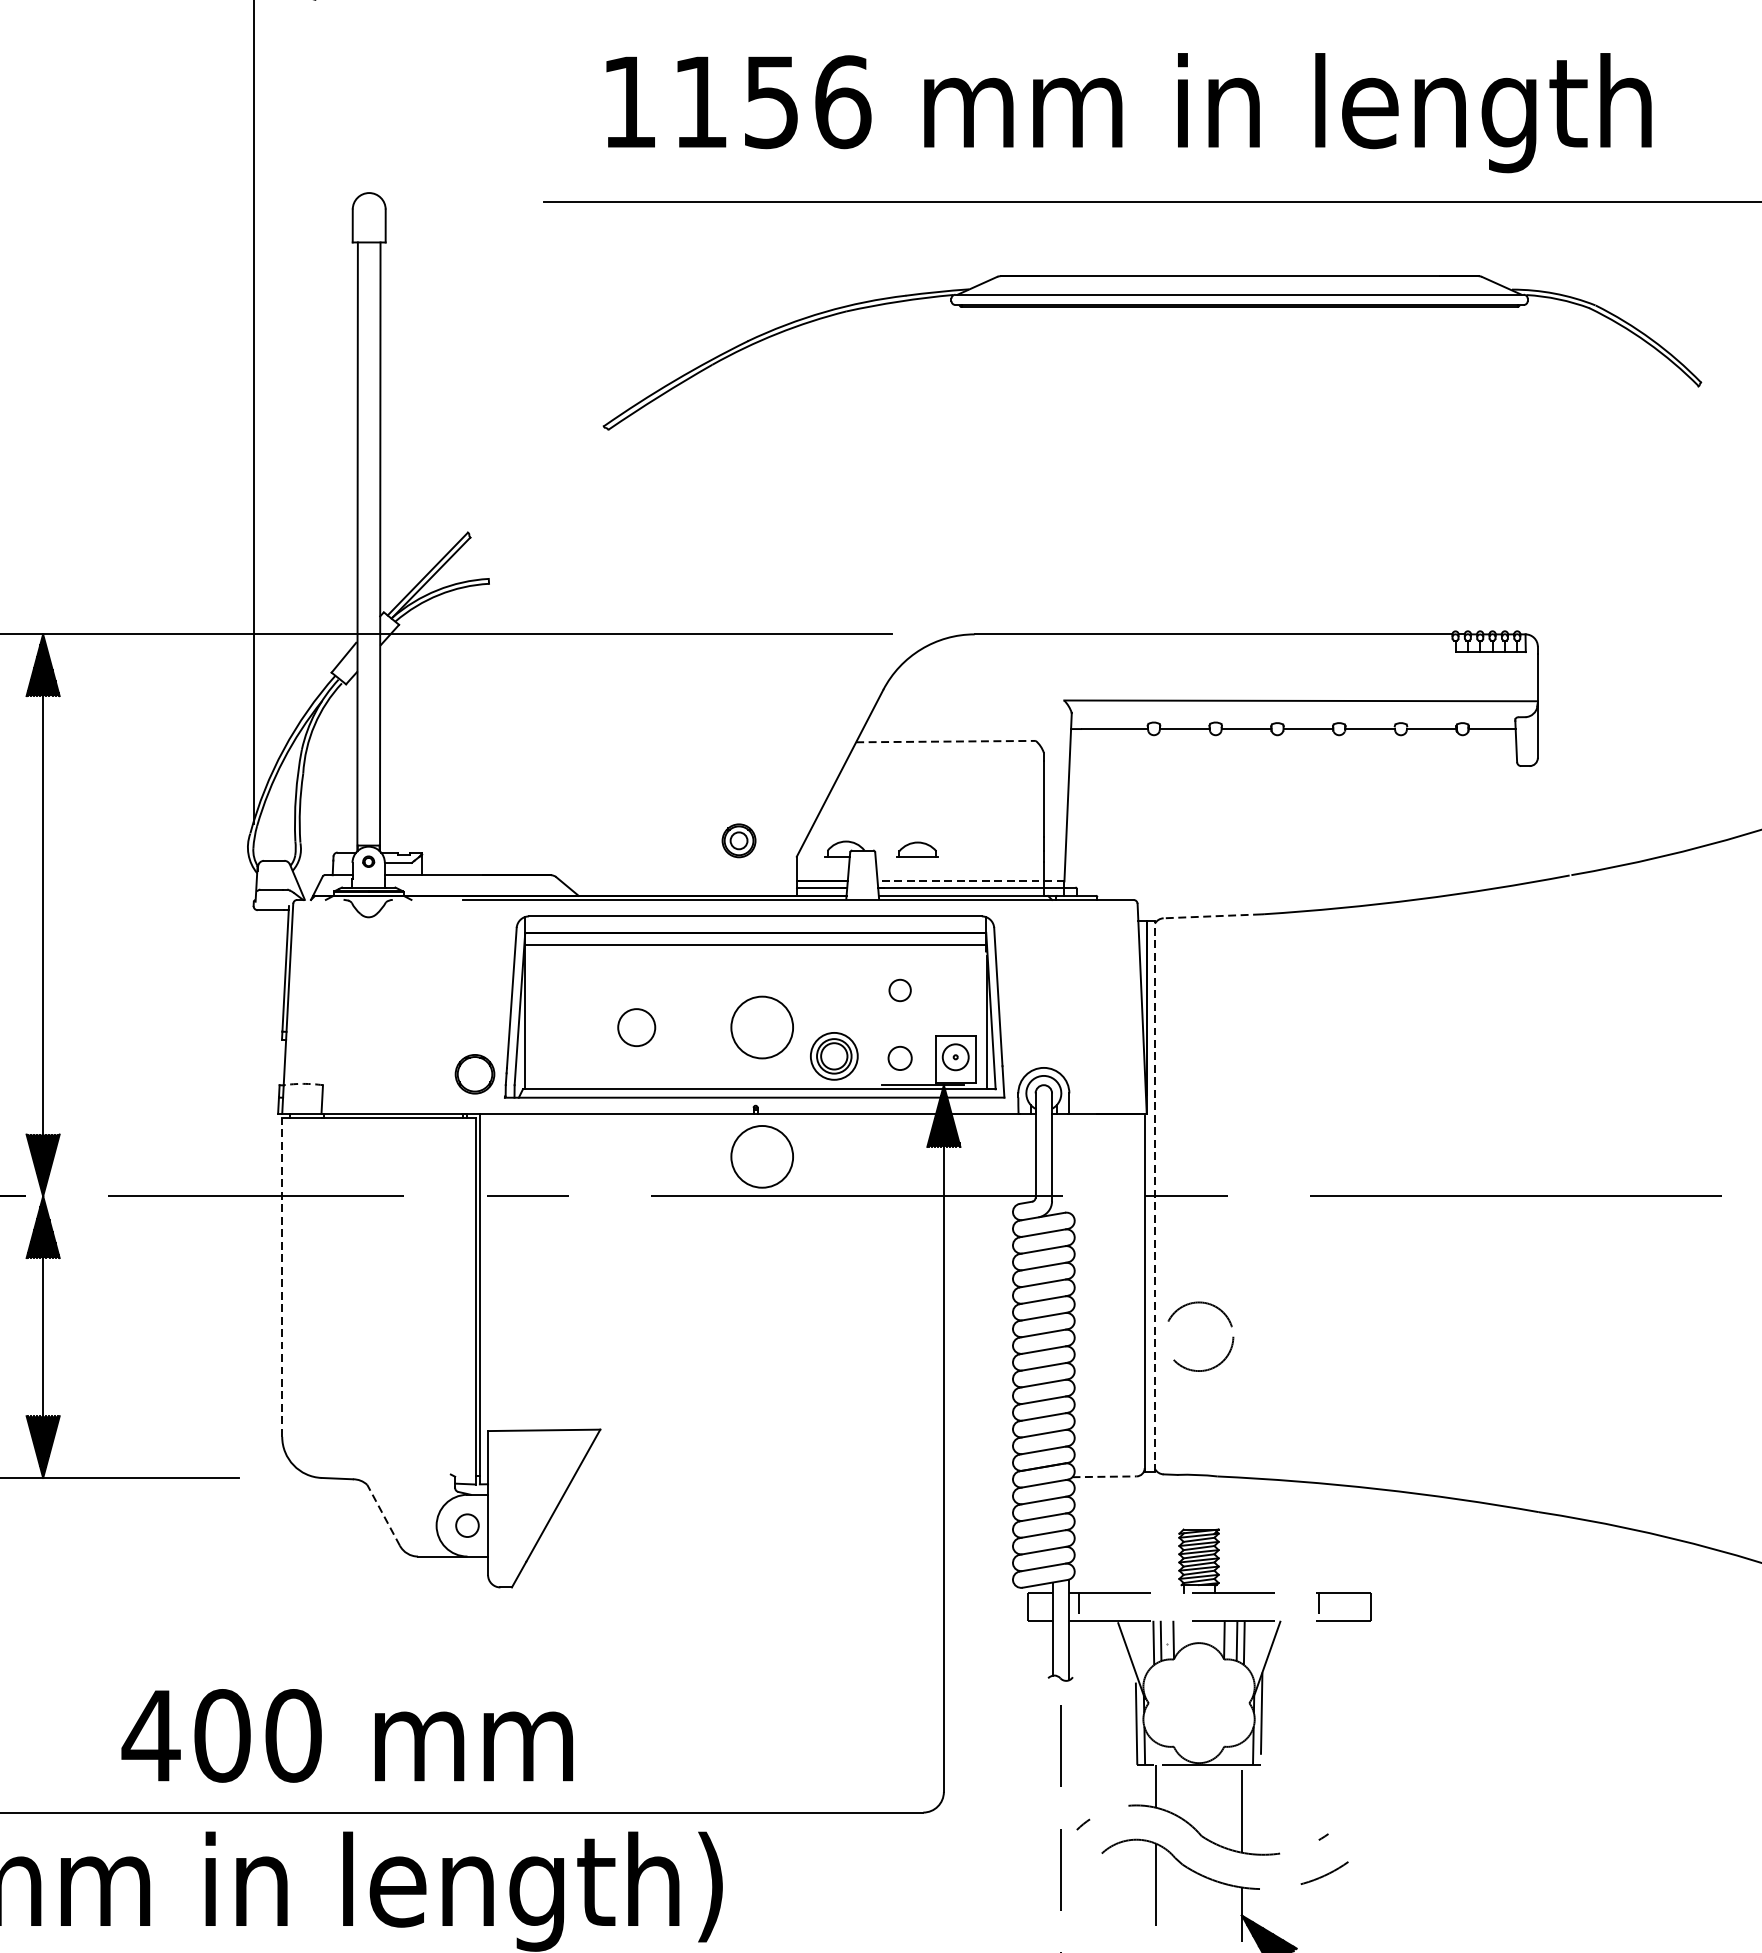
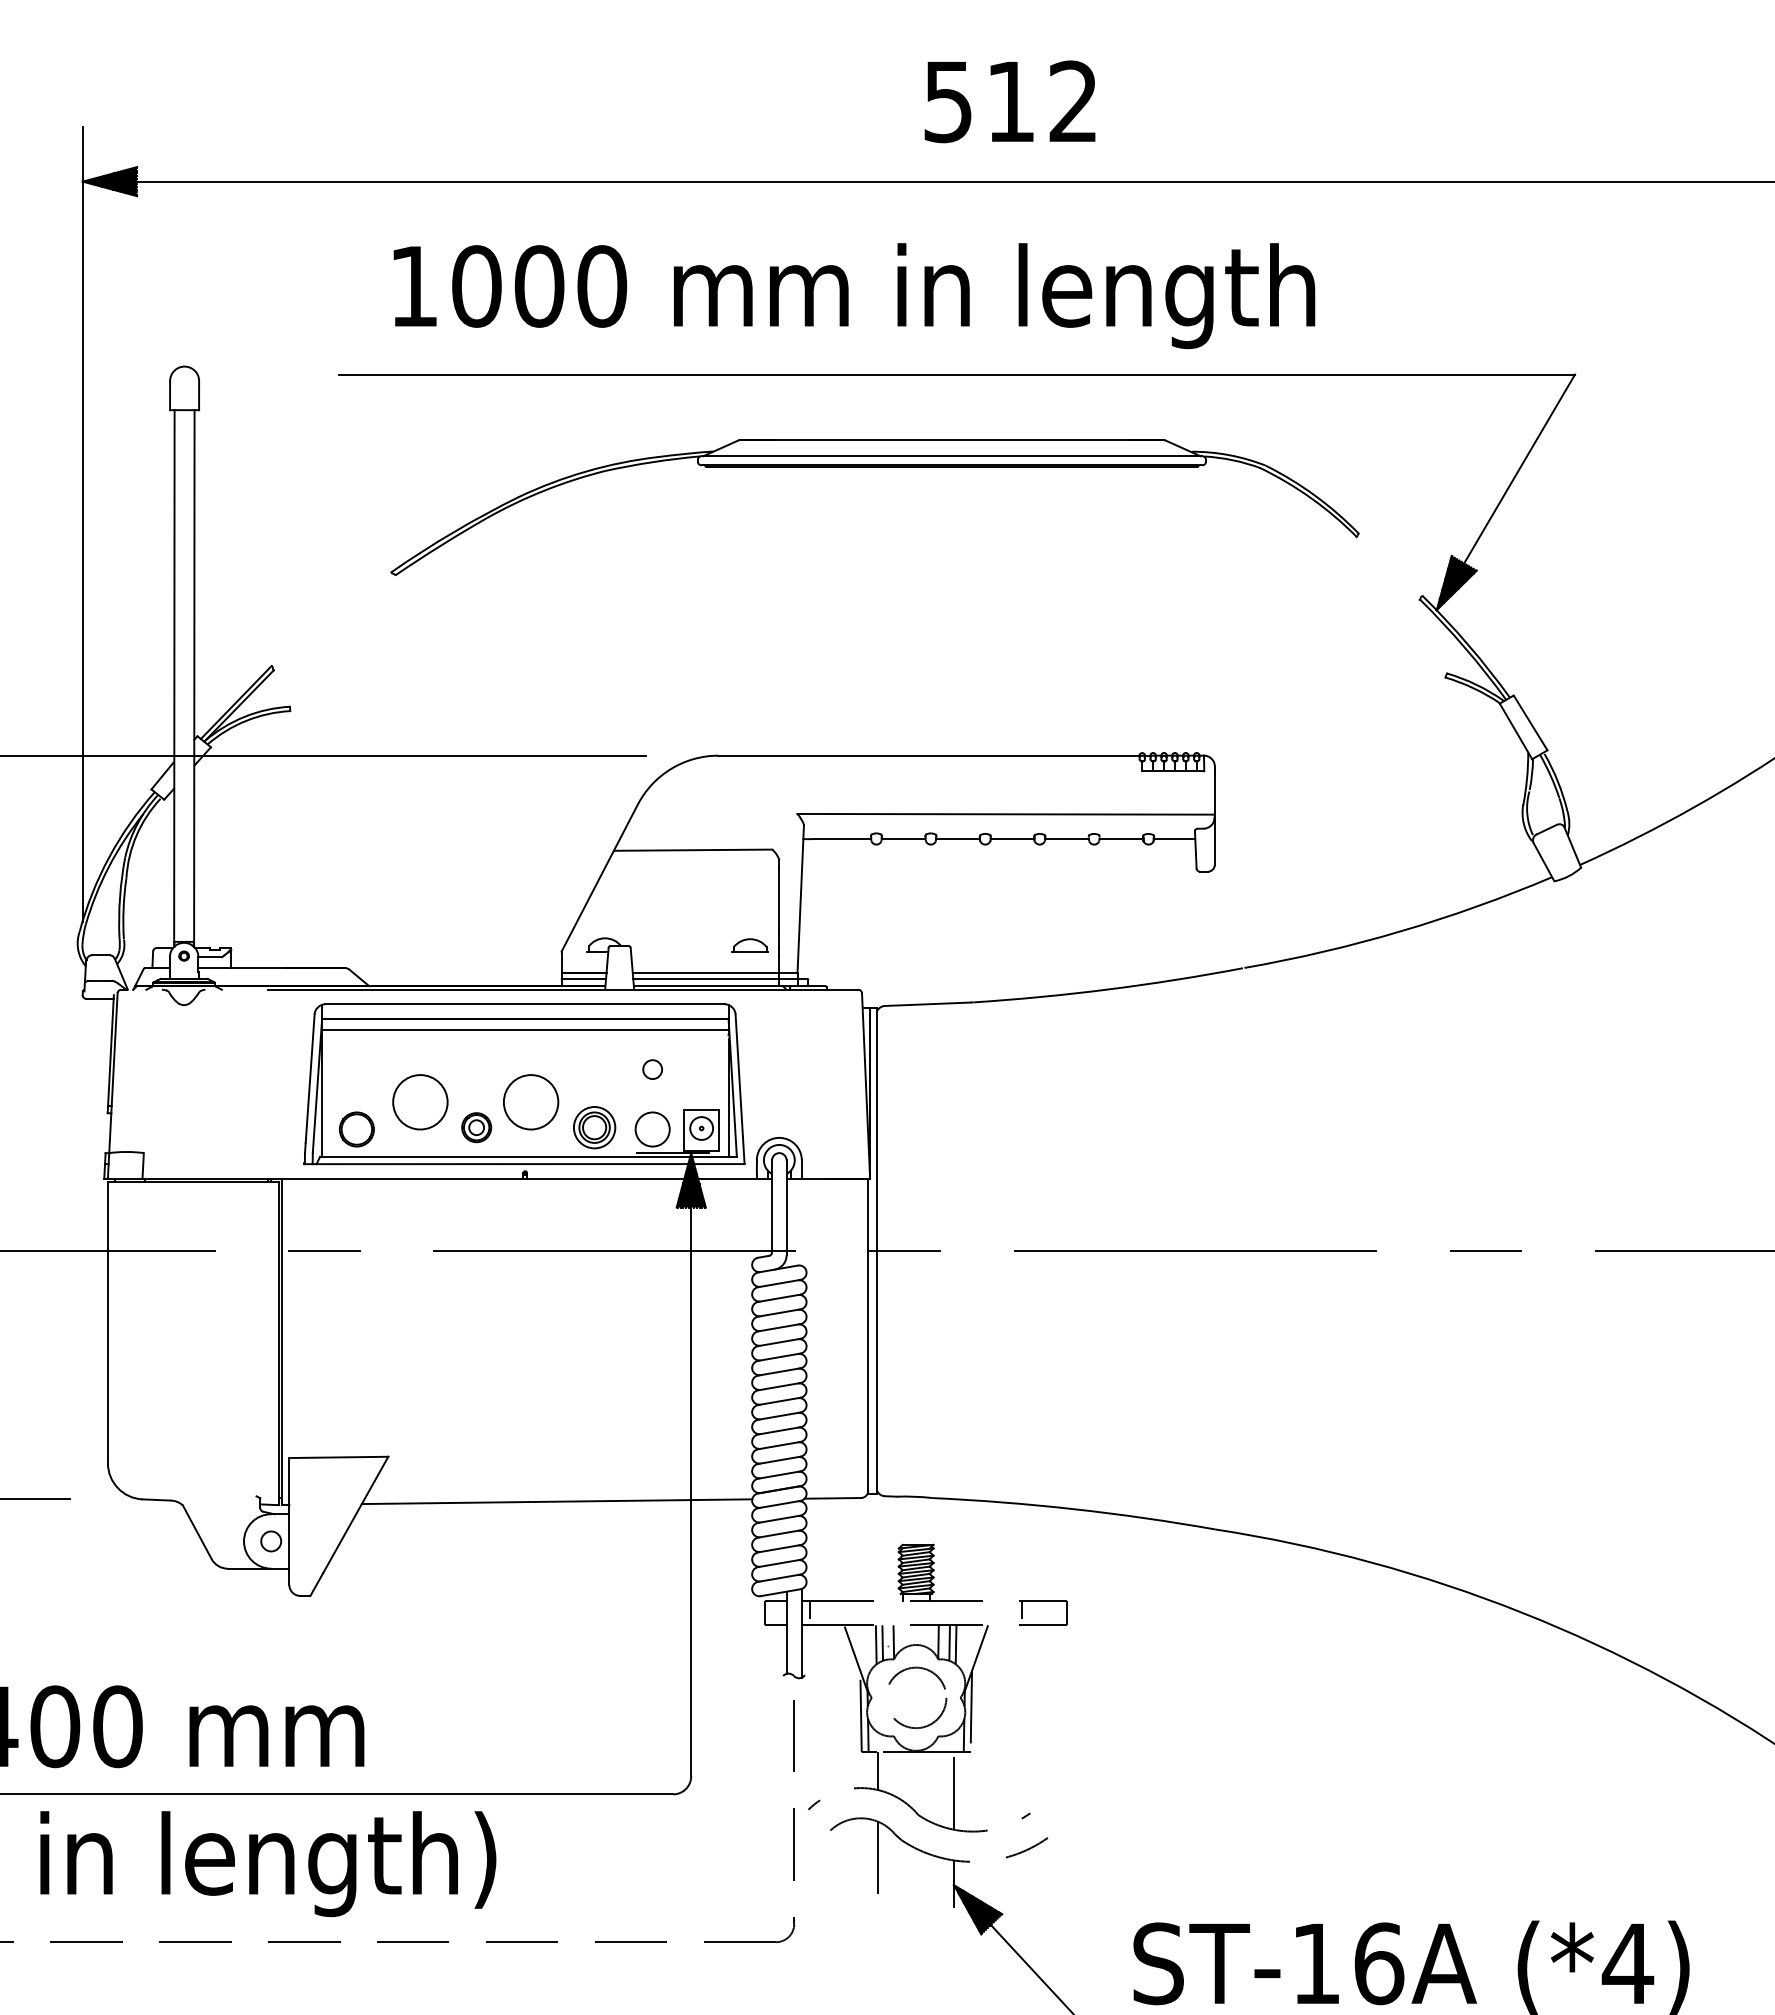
text: (771, 102) -> (539, 286), 1156 -> 1000
line: (946, 741) -> (693, 850), dashed -> solid
part: (738, 840) -> (476, 1127), moved
part: (916, 849) -> (749, 945), moved
line: (970, 881) -> (714, 973), dashed -> solid
line: (1211, 916) -> (927, 1004), dashed -> solid
circle: (636, 1027) -> (420, 1102), size x1.67
circle: (899, 1058) -> (652, 1129), size x1.67
part: (474, 1074) -> (356, 1129), moved
arc: (303, 1083) -> (126, 1151), dashed -> solid
circle: (762, 1157) -> (531, 1216), removed
line: (1155, 1195) -> (877, 1250), dashed -> solid
line: (281, 1277) -> (107, 1322), dashed -> solid
circle: (1200, 1336) -> (917, 1697), moved
line: (1105, 1476) -> (833, 1498), dashed -> solid
line: (791, 1480) -> (556, 1501), added
line: (383, 1514) -> (197, 1531), dashed -> solid

